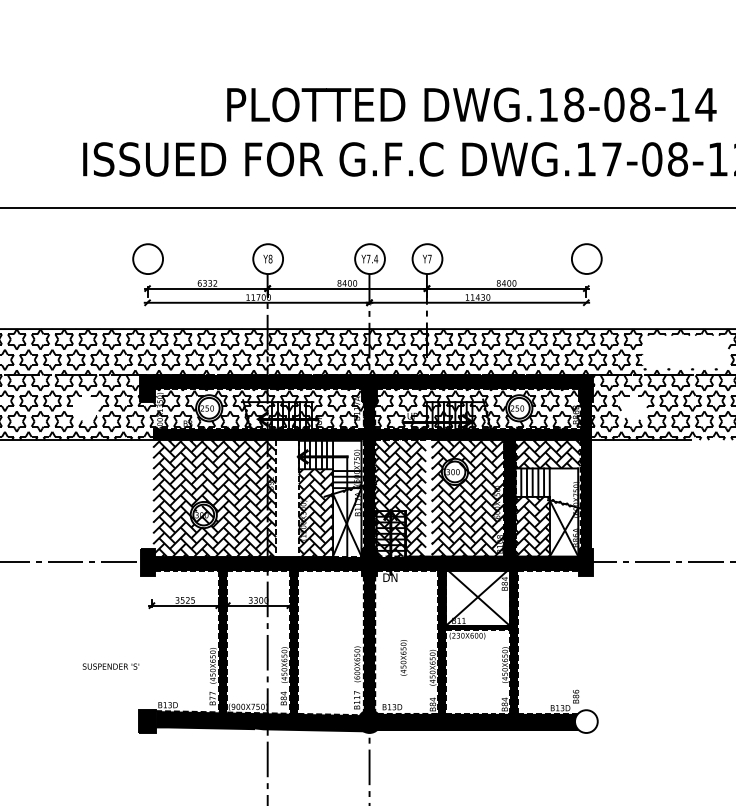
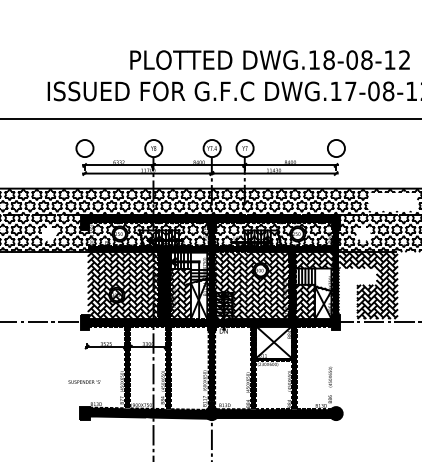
text: (705, 103) -> (404, 59), DWG.18-08-14 -> DWG.18-08-12
fill: (286, 498) -> (164, 285), added
hatch: (428, 498) -> (245, 285), added
hatch: (635, 498) -> (364, 285), added
text: (403, 656) -> (330, 376), moved
text: (110, 665) -> (84, 381), moved
fill: (585, 721) -> (335, 413), added

